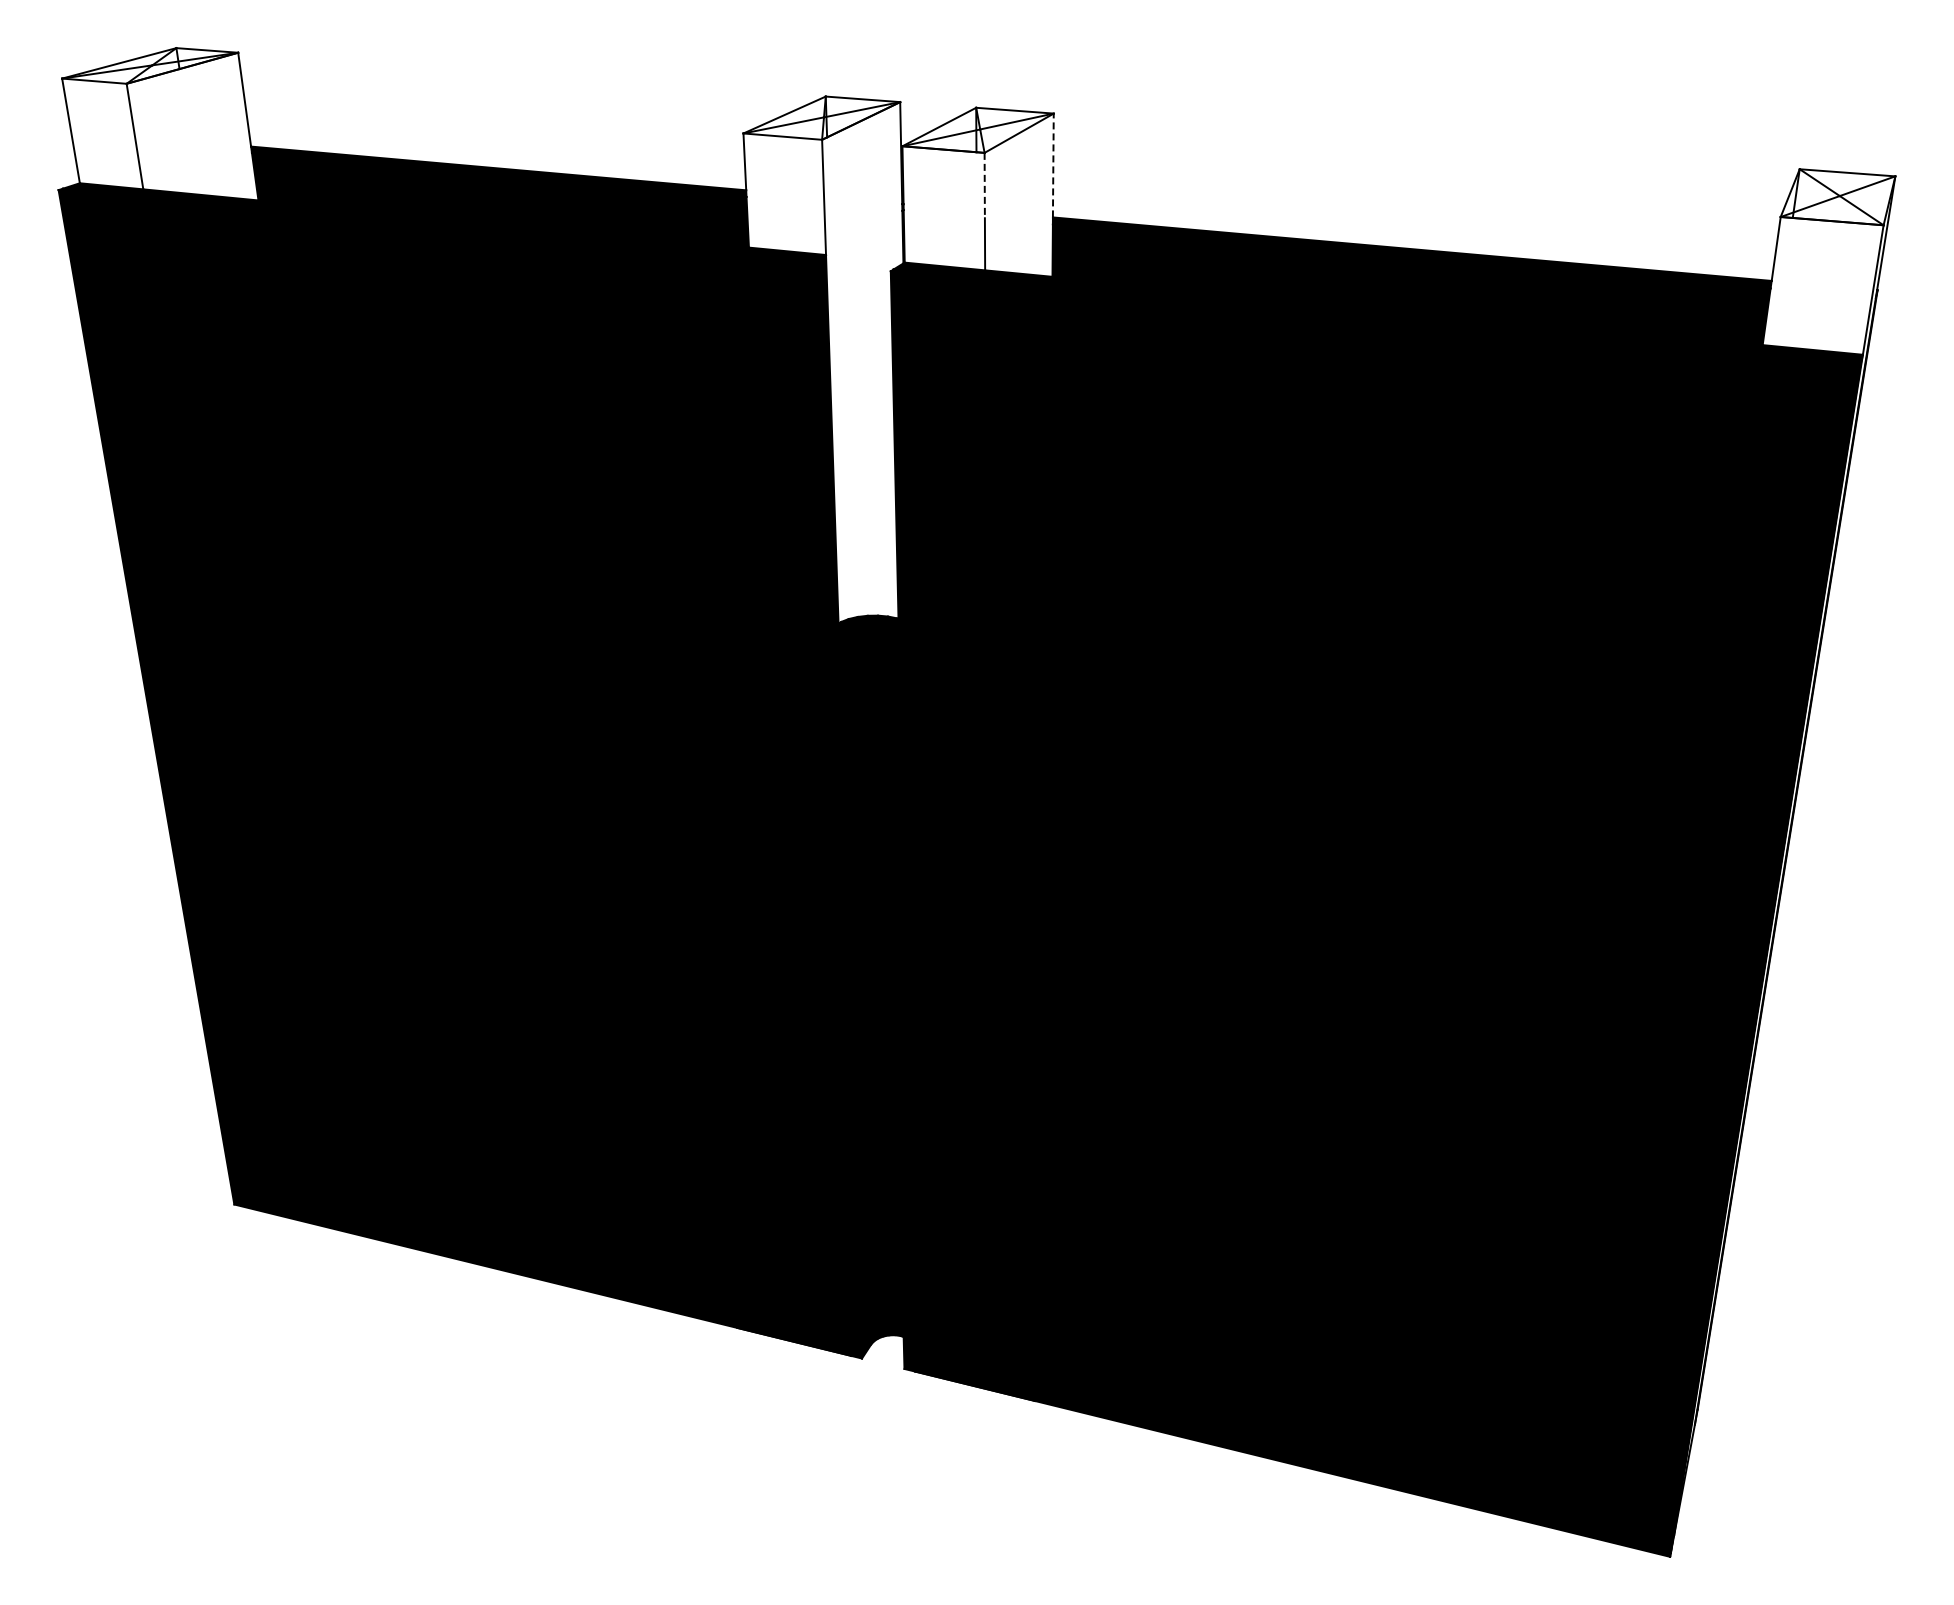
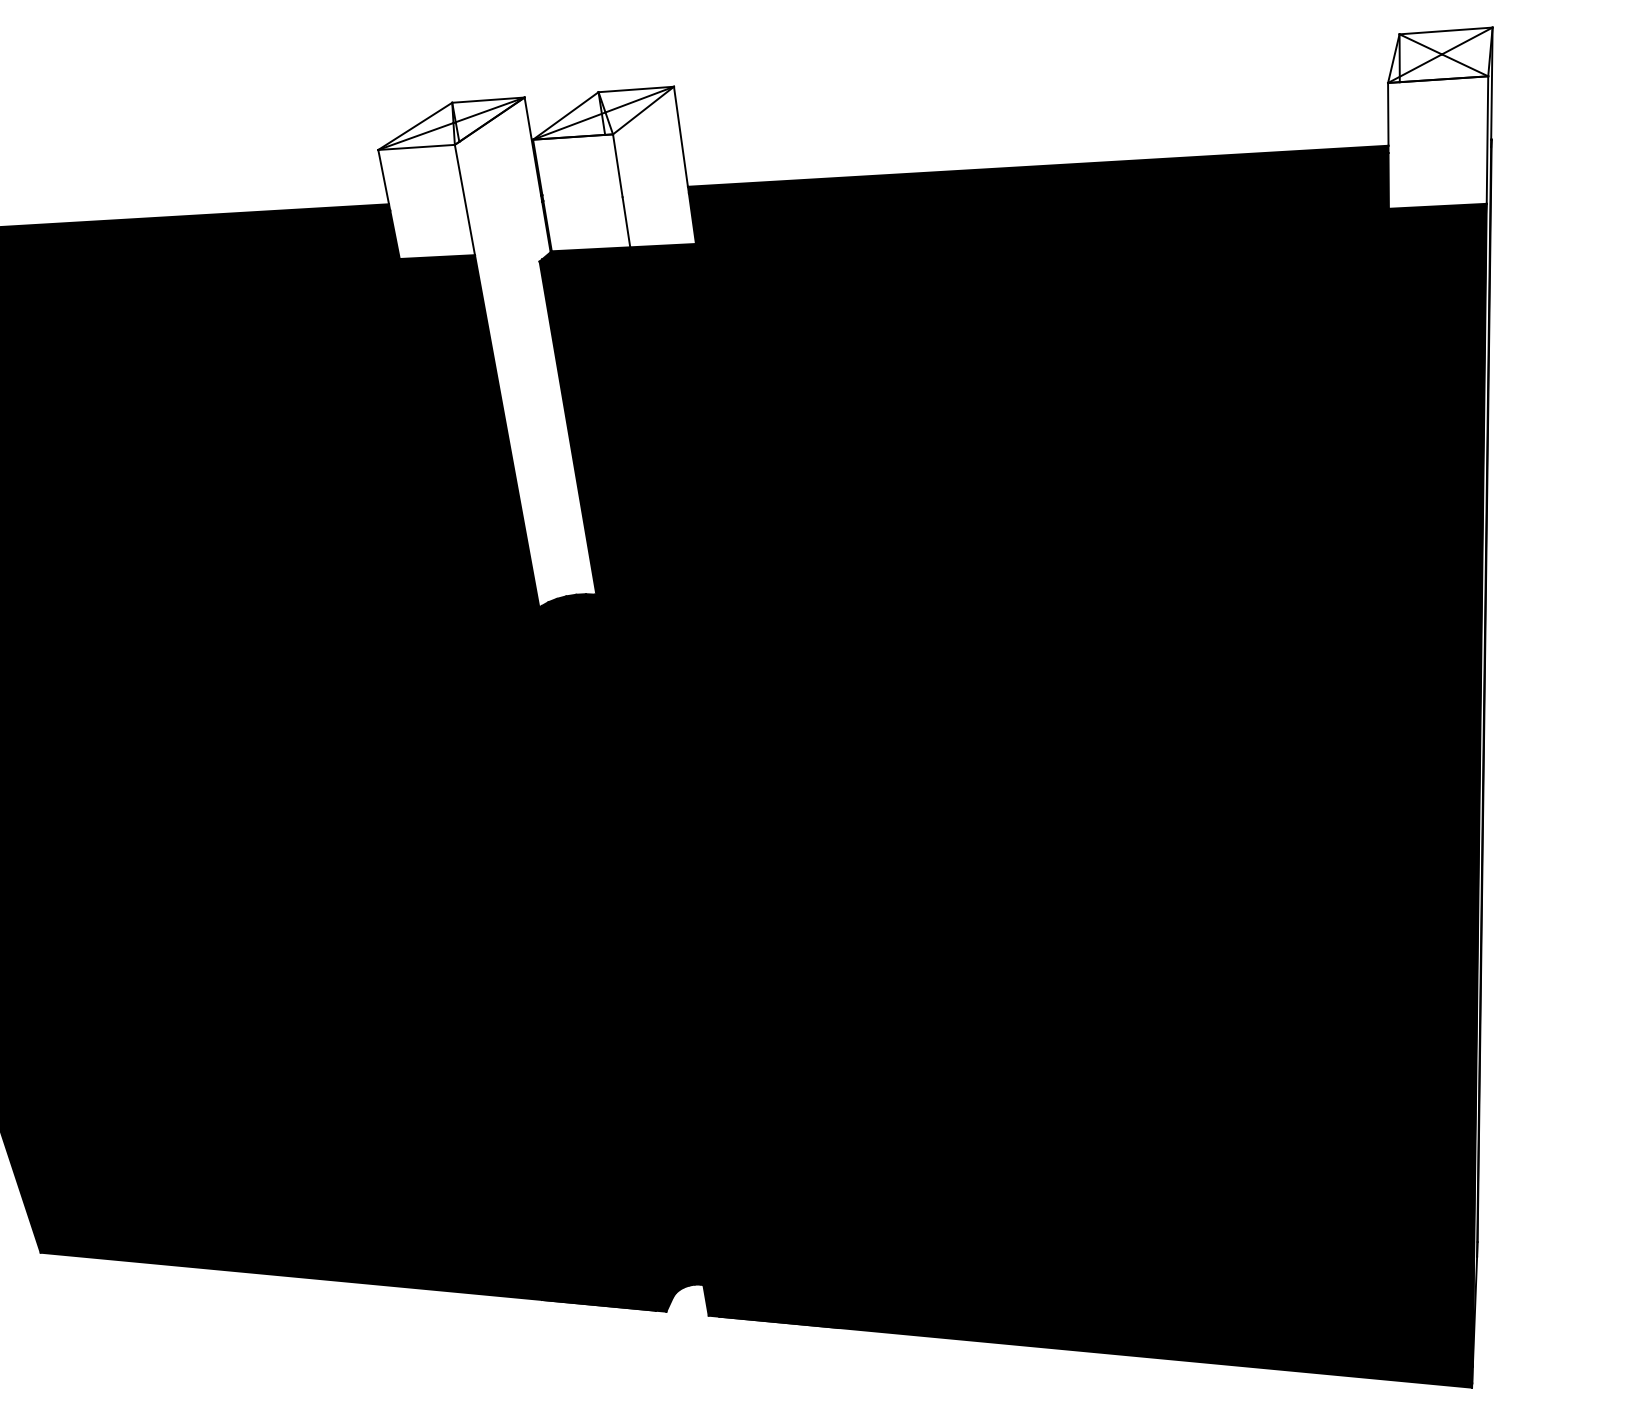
line: (1053, 165) -> (681, 136), dashed -> solid
line: (984, 185) -> (617, 165), dashed -> solid

